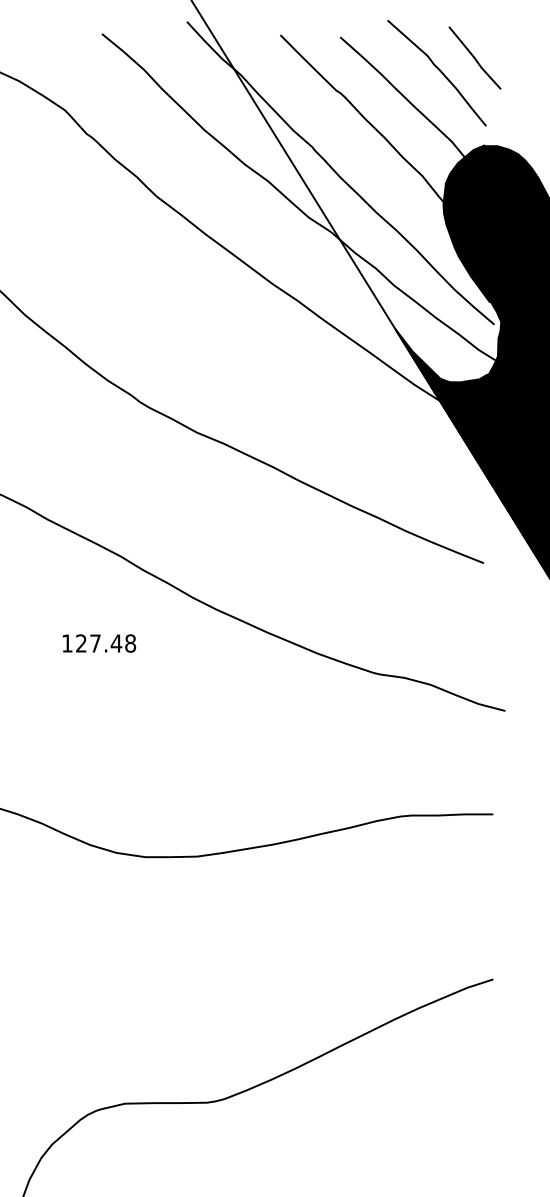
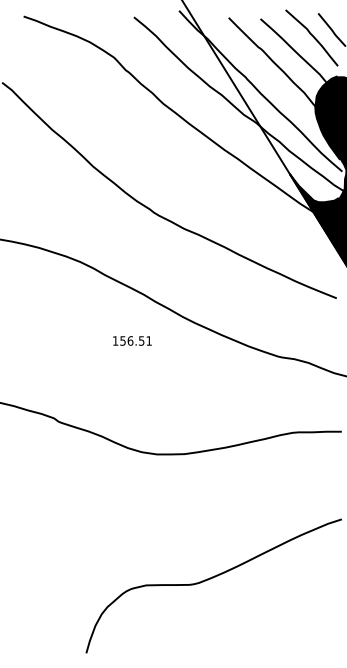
text: (104, 642) -> (135, 340), 127.48 -> 156.51

